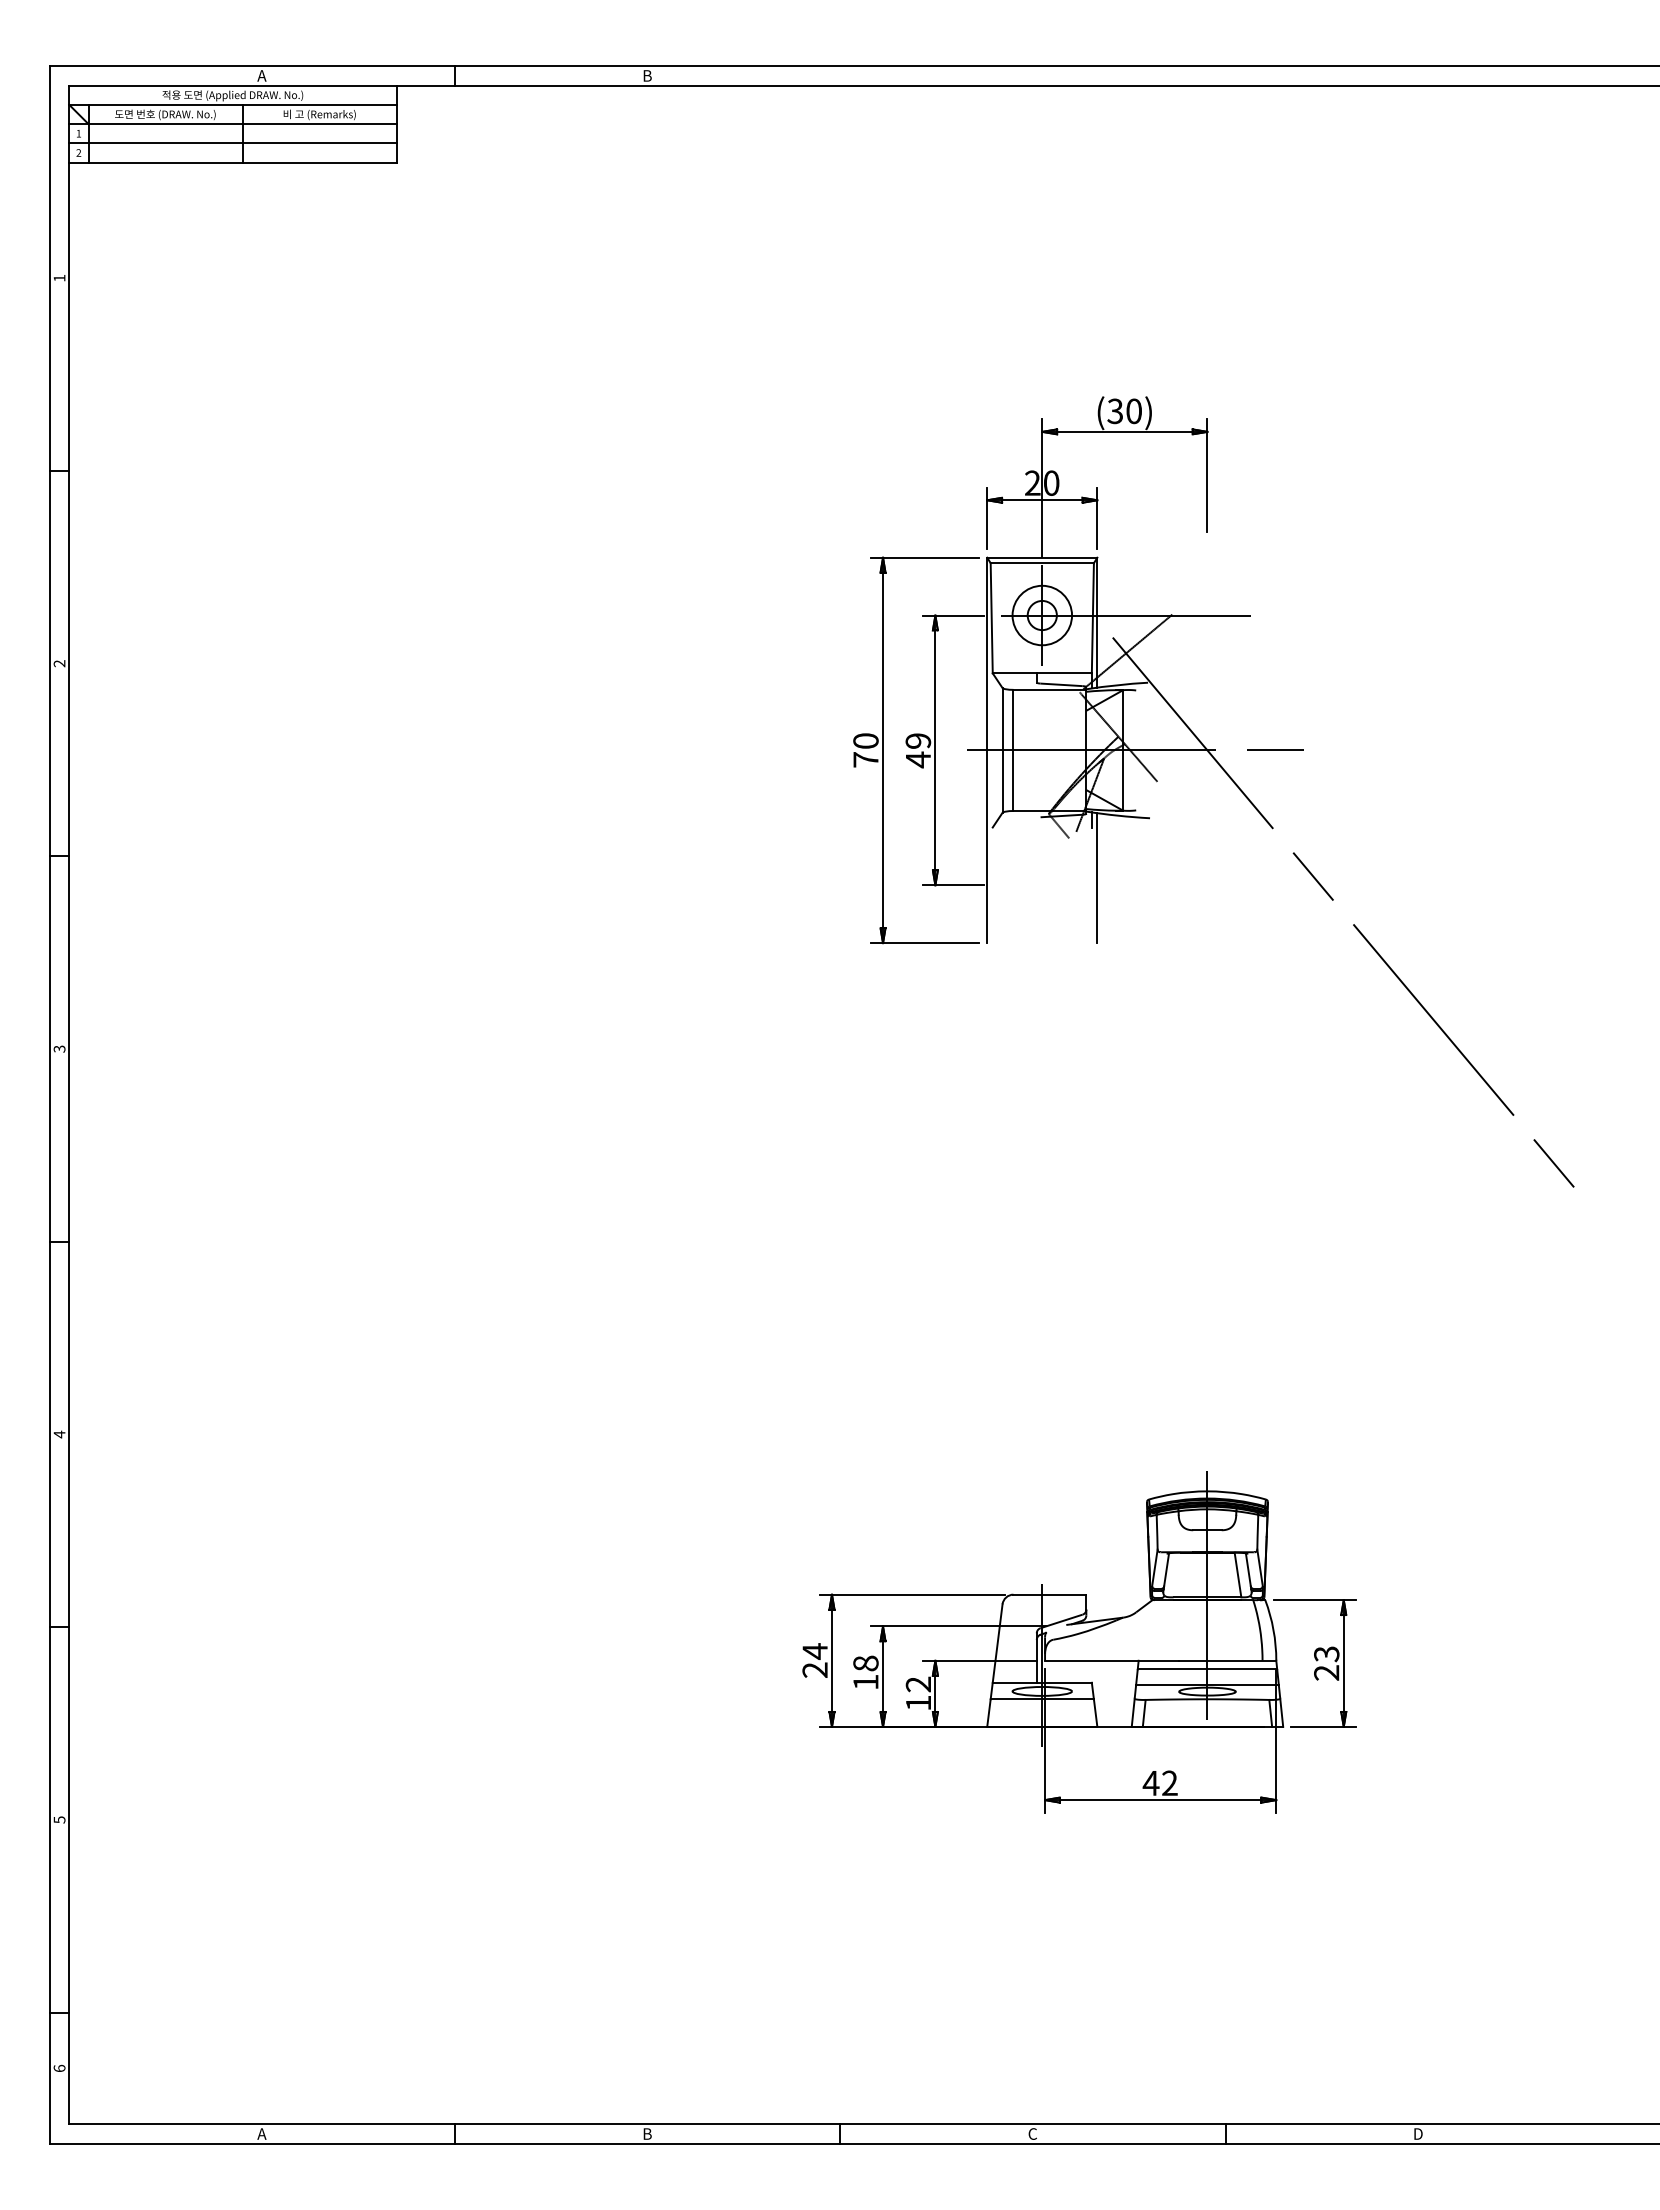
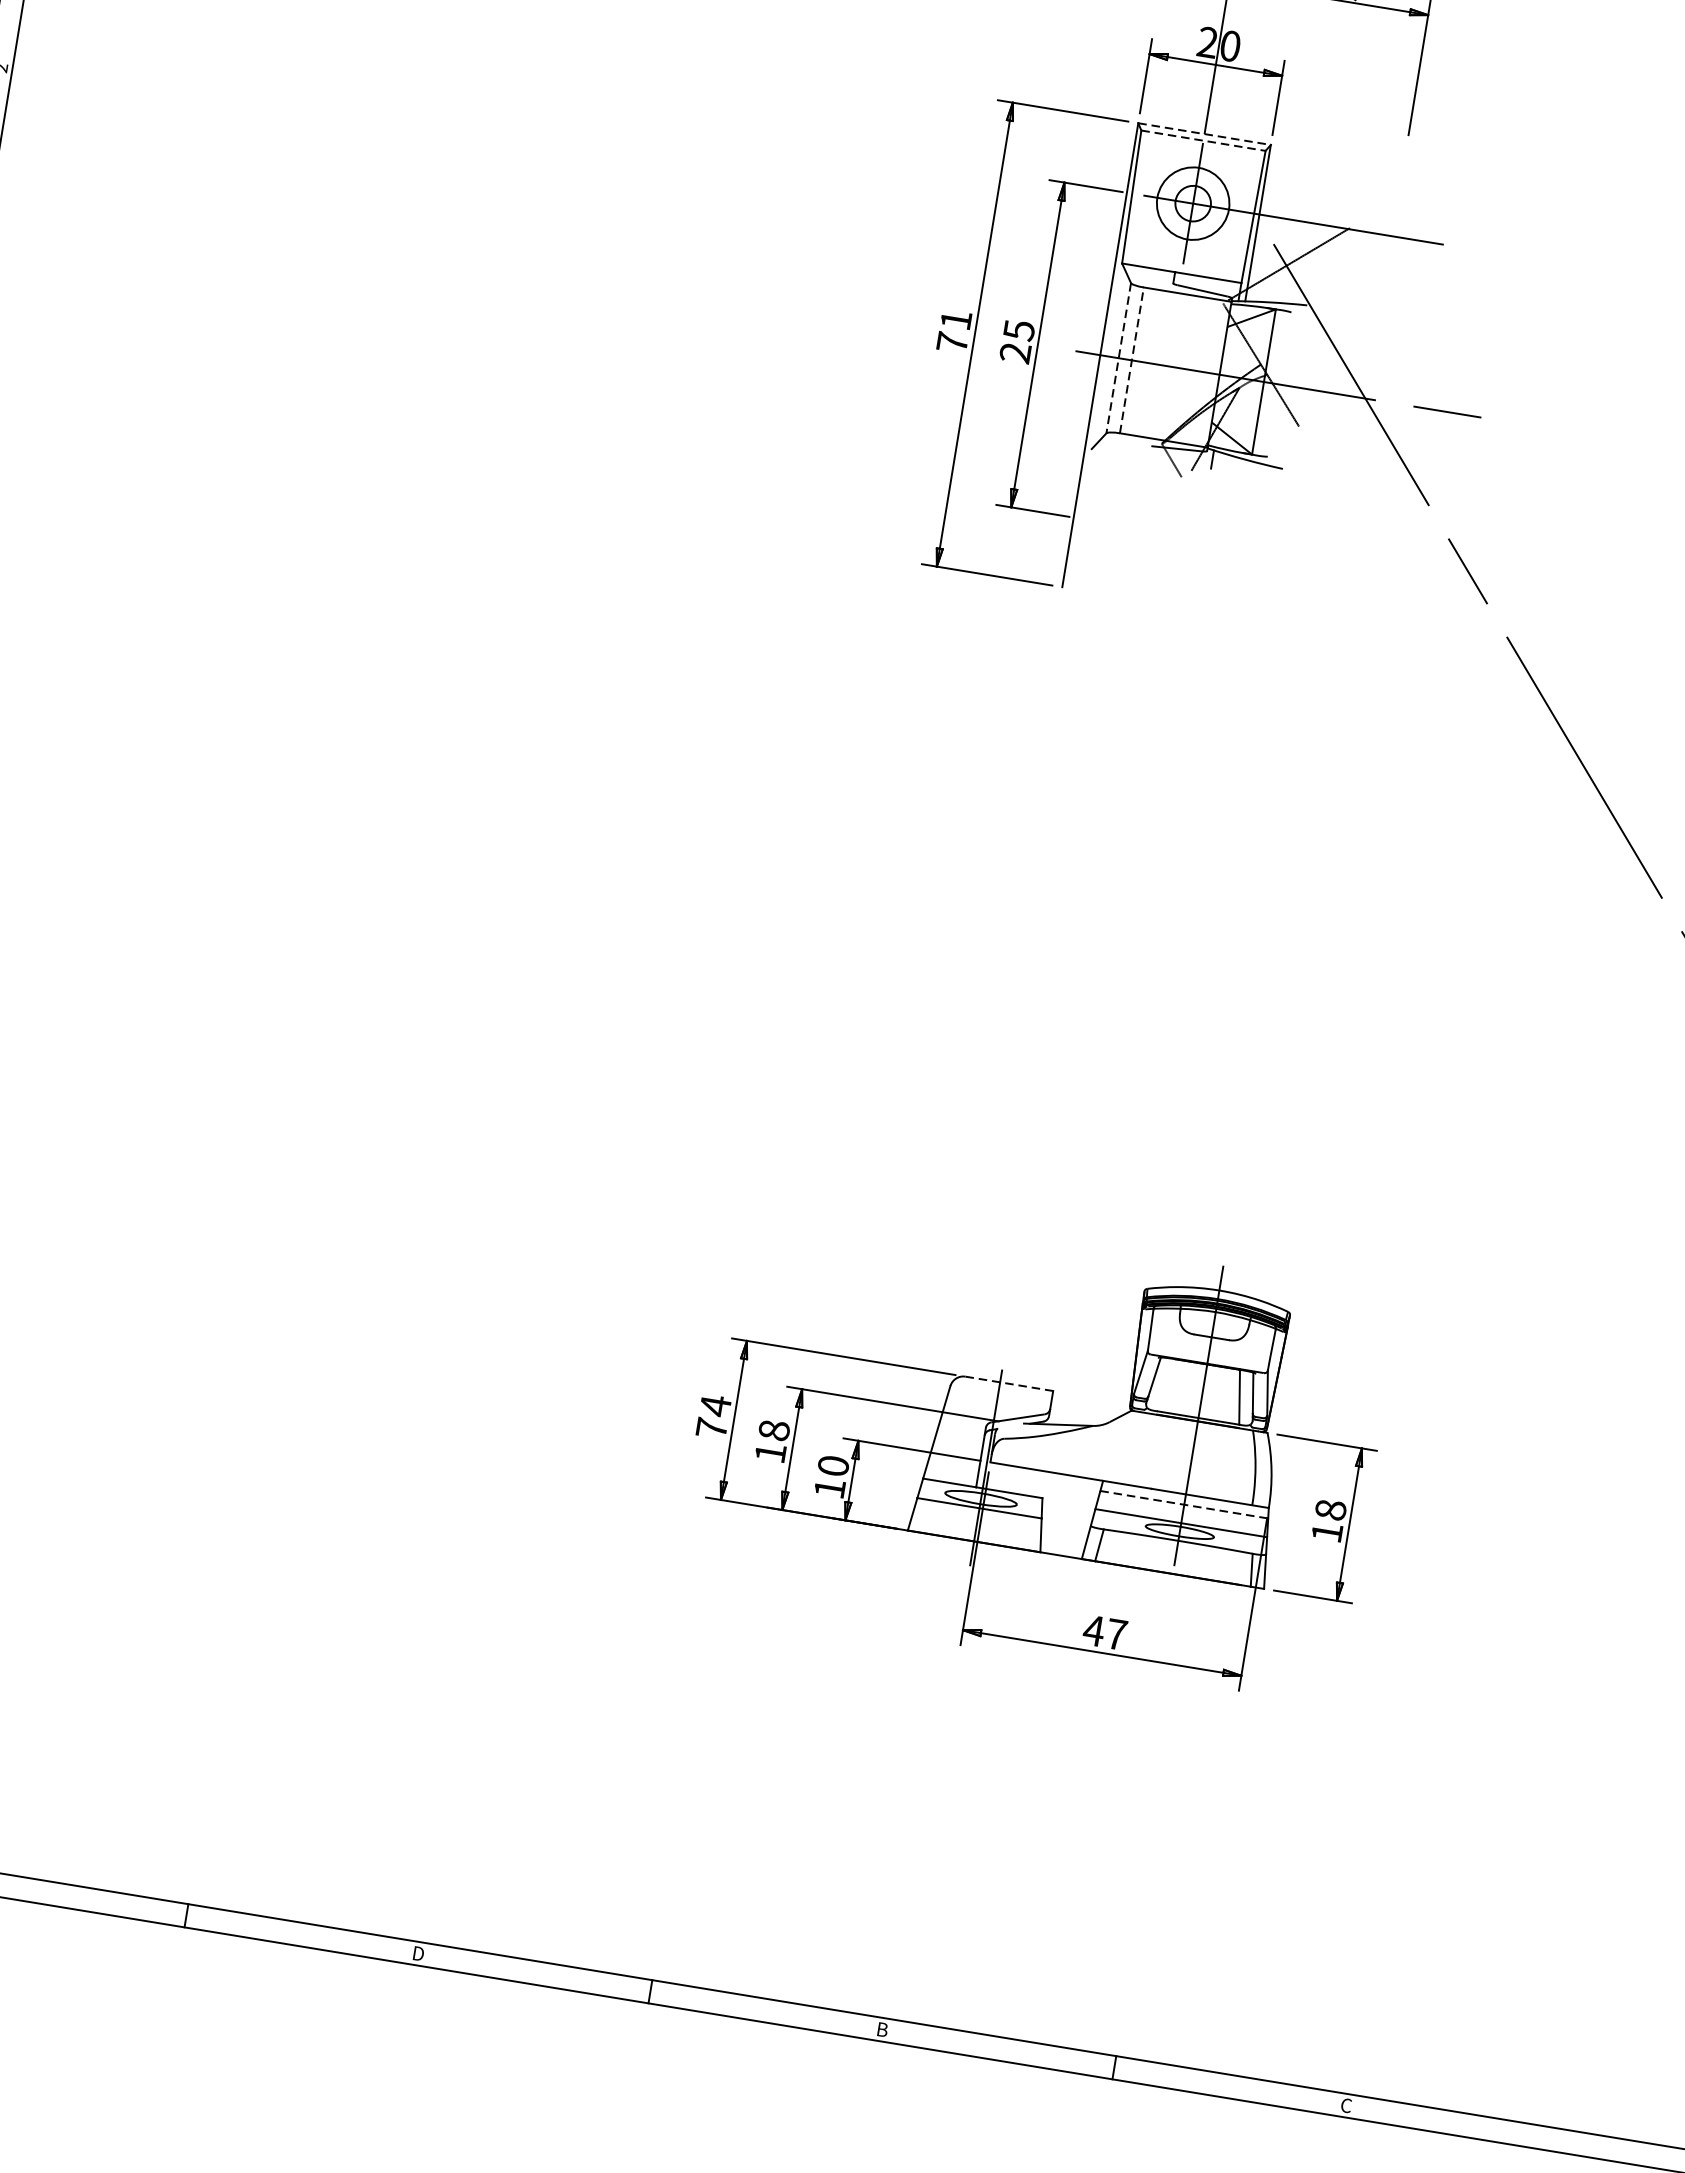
line: (1042, 557) -> (1204, 133), solid -> dashed
line: (1042, 563) -> (1203, 141), solid -> dashed
text: (865, 740) -> (955, 319), 70 -> 71
text: (918, 750) -> (1017, 341), 49 -> 25
line: (1002, 750) -> (1118, 358), solid -> dashed
line: (1013, 750) -> (1131, 360), solid -> dashed
line: (1097, 878) -> (1207, 531), removed
line: (1050, 1594) -> (1010, 1383), solid -> dashed
text: (1326, 1663) -> (1328, 1521), 23 -> 18
text: (814, 1669) -> (711, 1427), 24 -> 74
line: (1207, 1669) -> (1184, 1504), solid -> dashed
text: (918, 1684) -> (833, 1466), 12 -> 10
text: (1169, 1782) -> (1116, 1633), 42 -> 47
text: (647, 2133) -> (418, 1953), B -> D
text: (1032, 2133) -> (882, 2029), C -> B
text: (1418, 2133) -> (1346, 2105), D -> C

